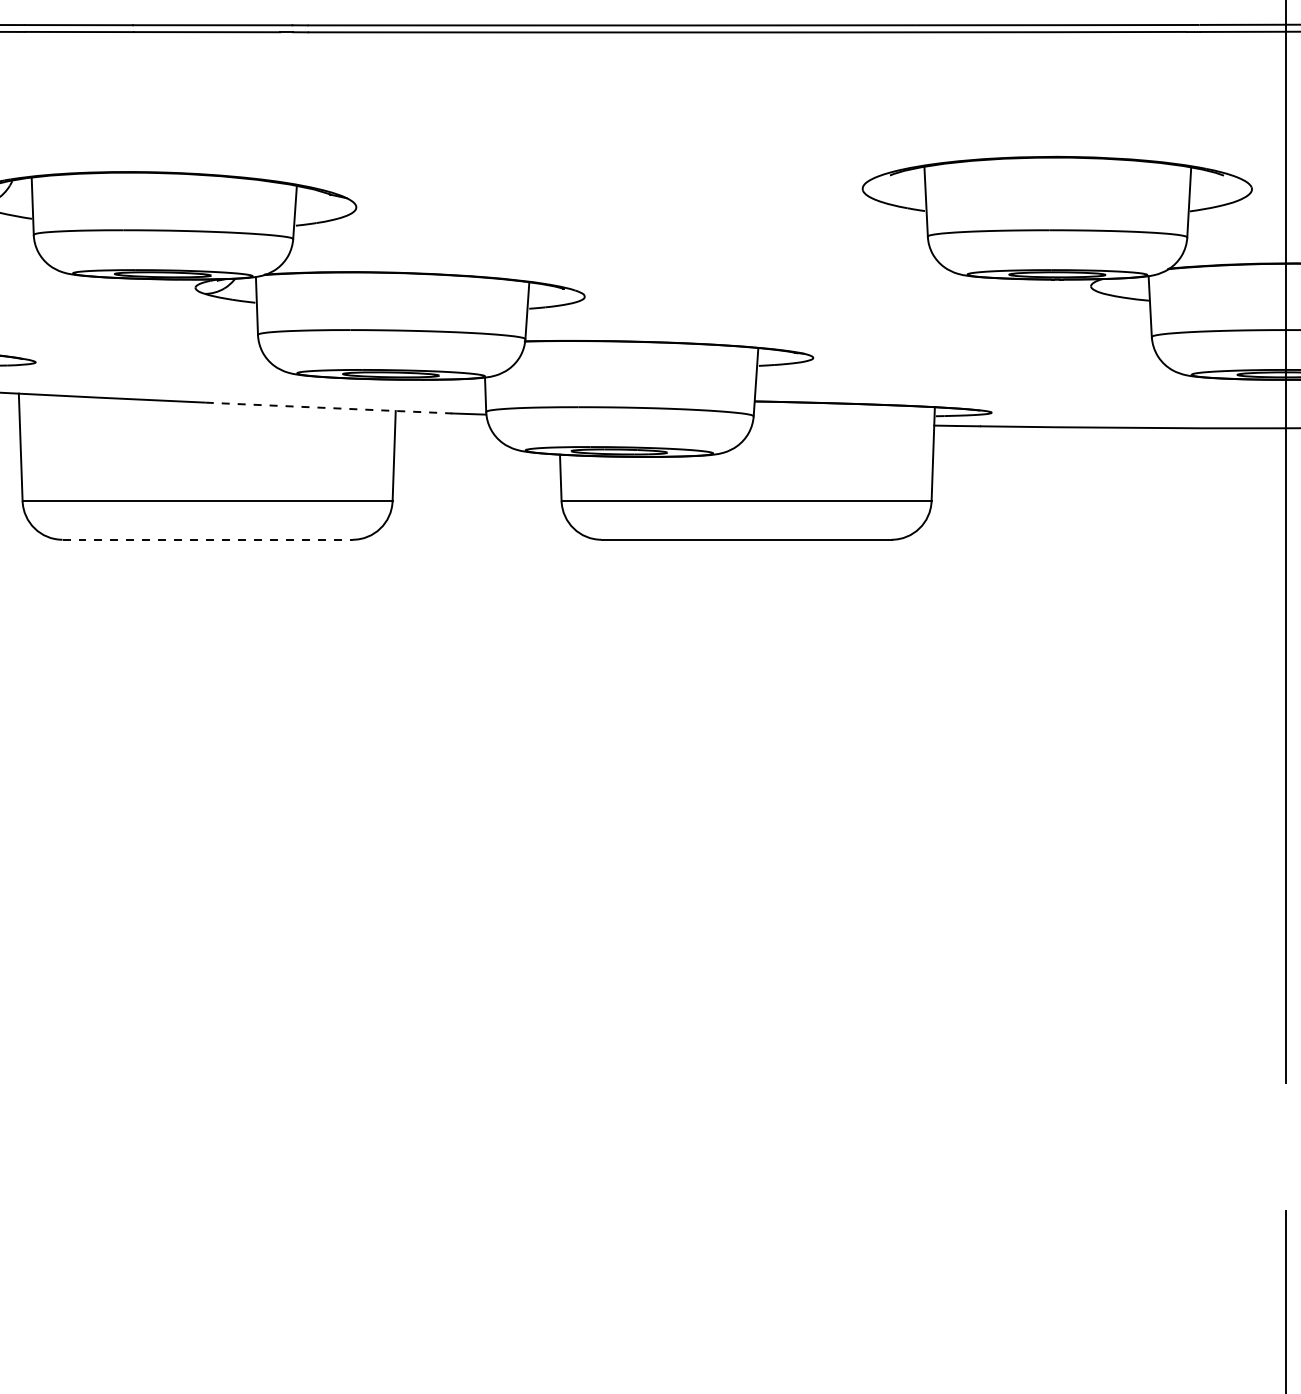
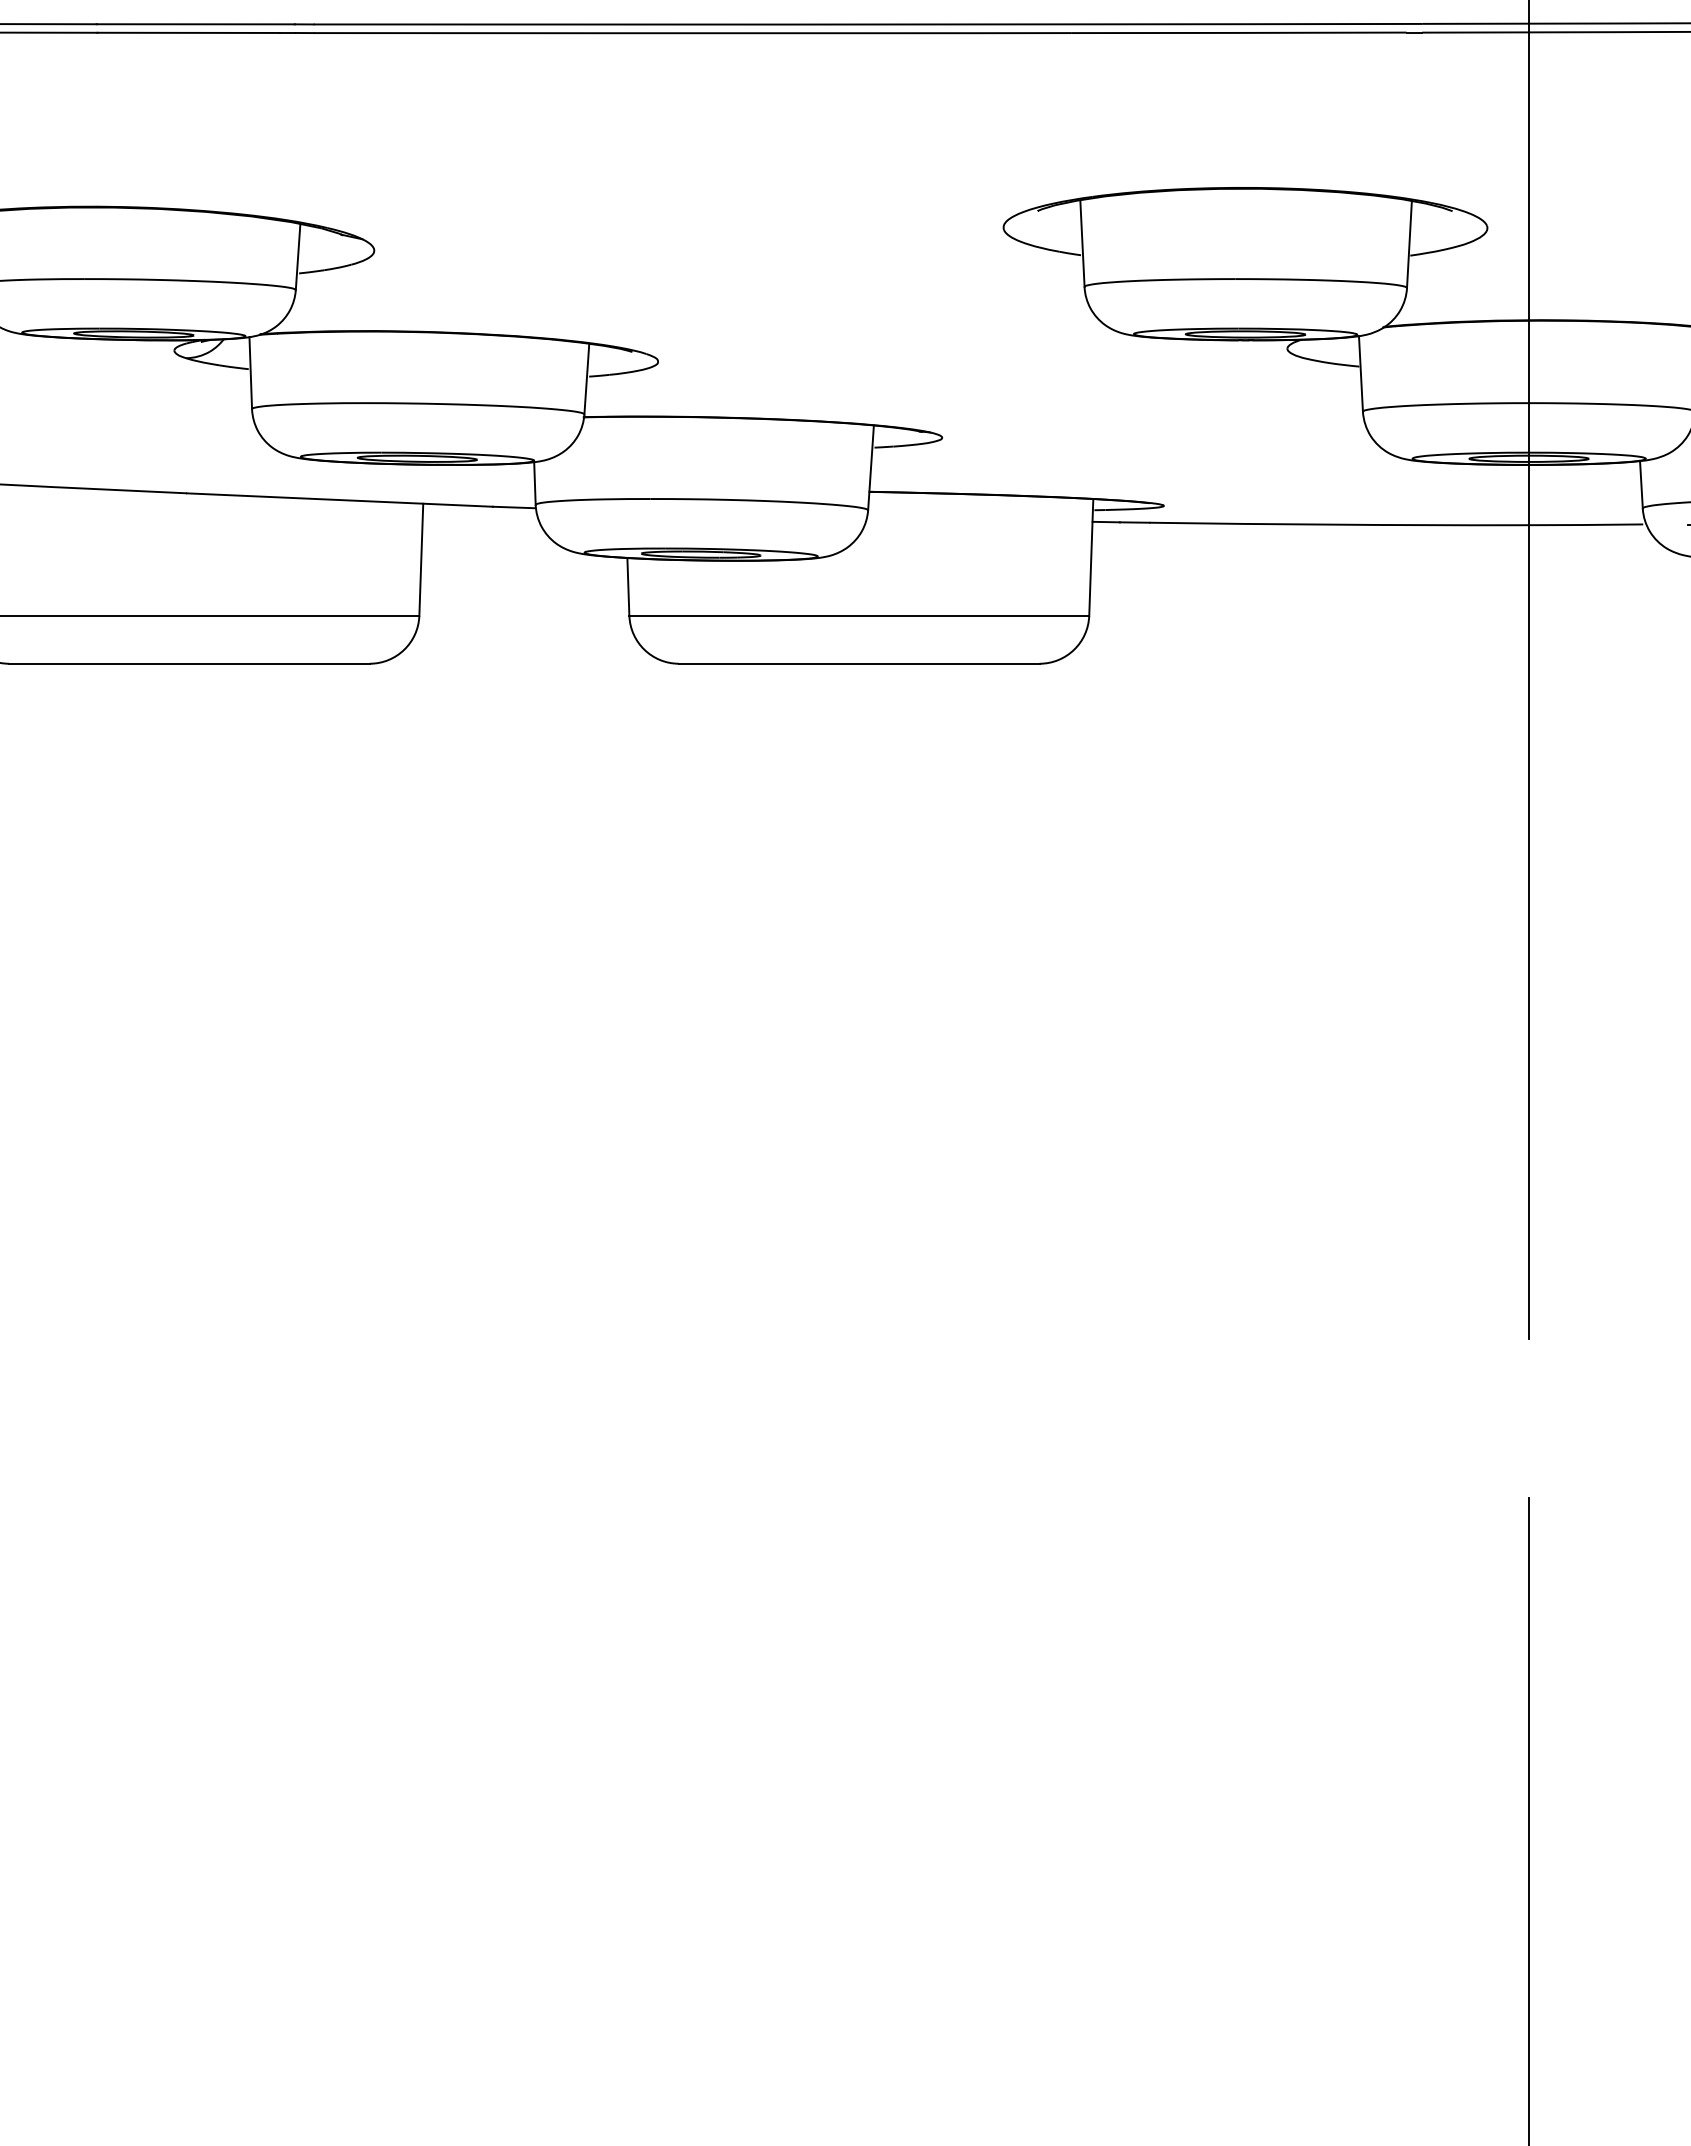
line: (328, 408) -> (339, 500), dashed -> solid
line: (207, 539) -> (189, 663), dashed -> solid

